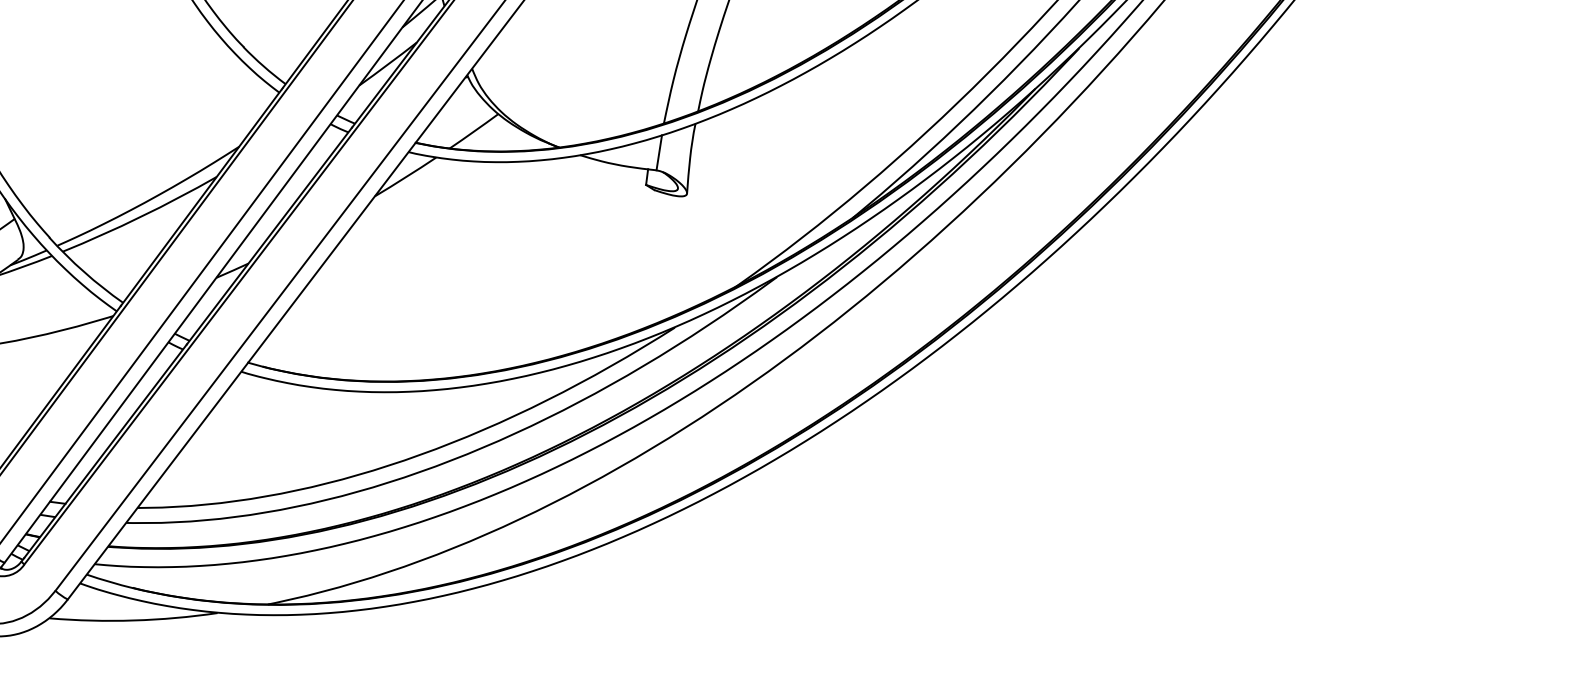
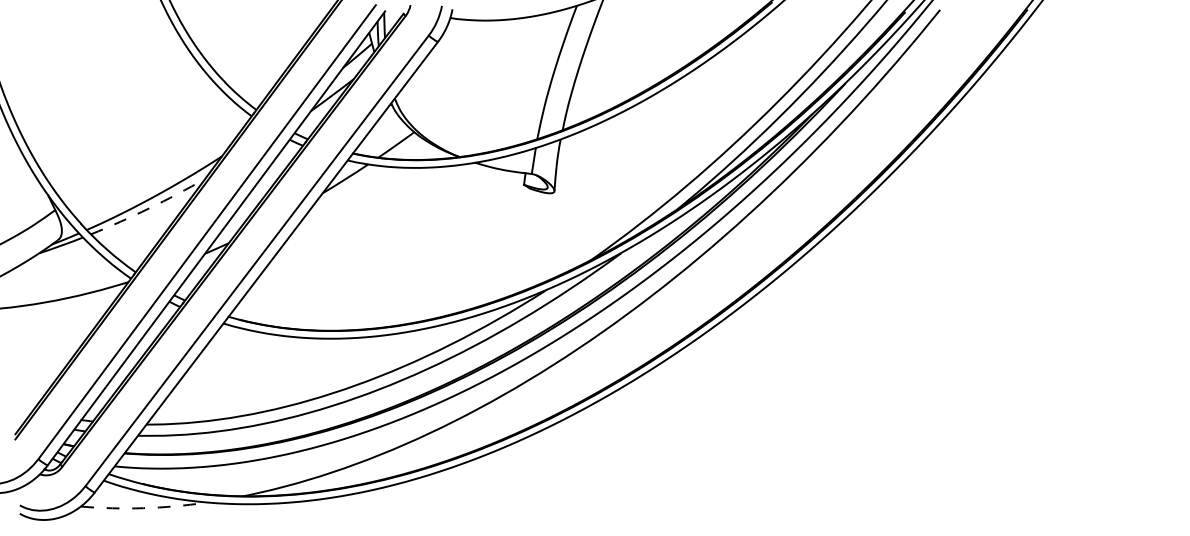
arc: (141, 216) -> (149, 208), solid -> dashed
arc: (133, 620) -> (143, 508), solid -> dashed

